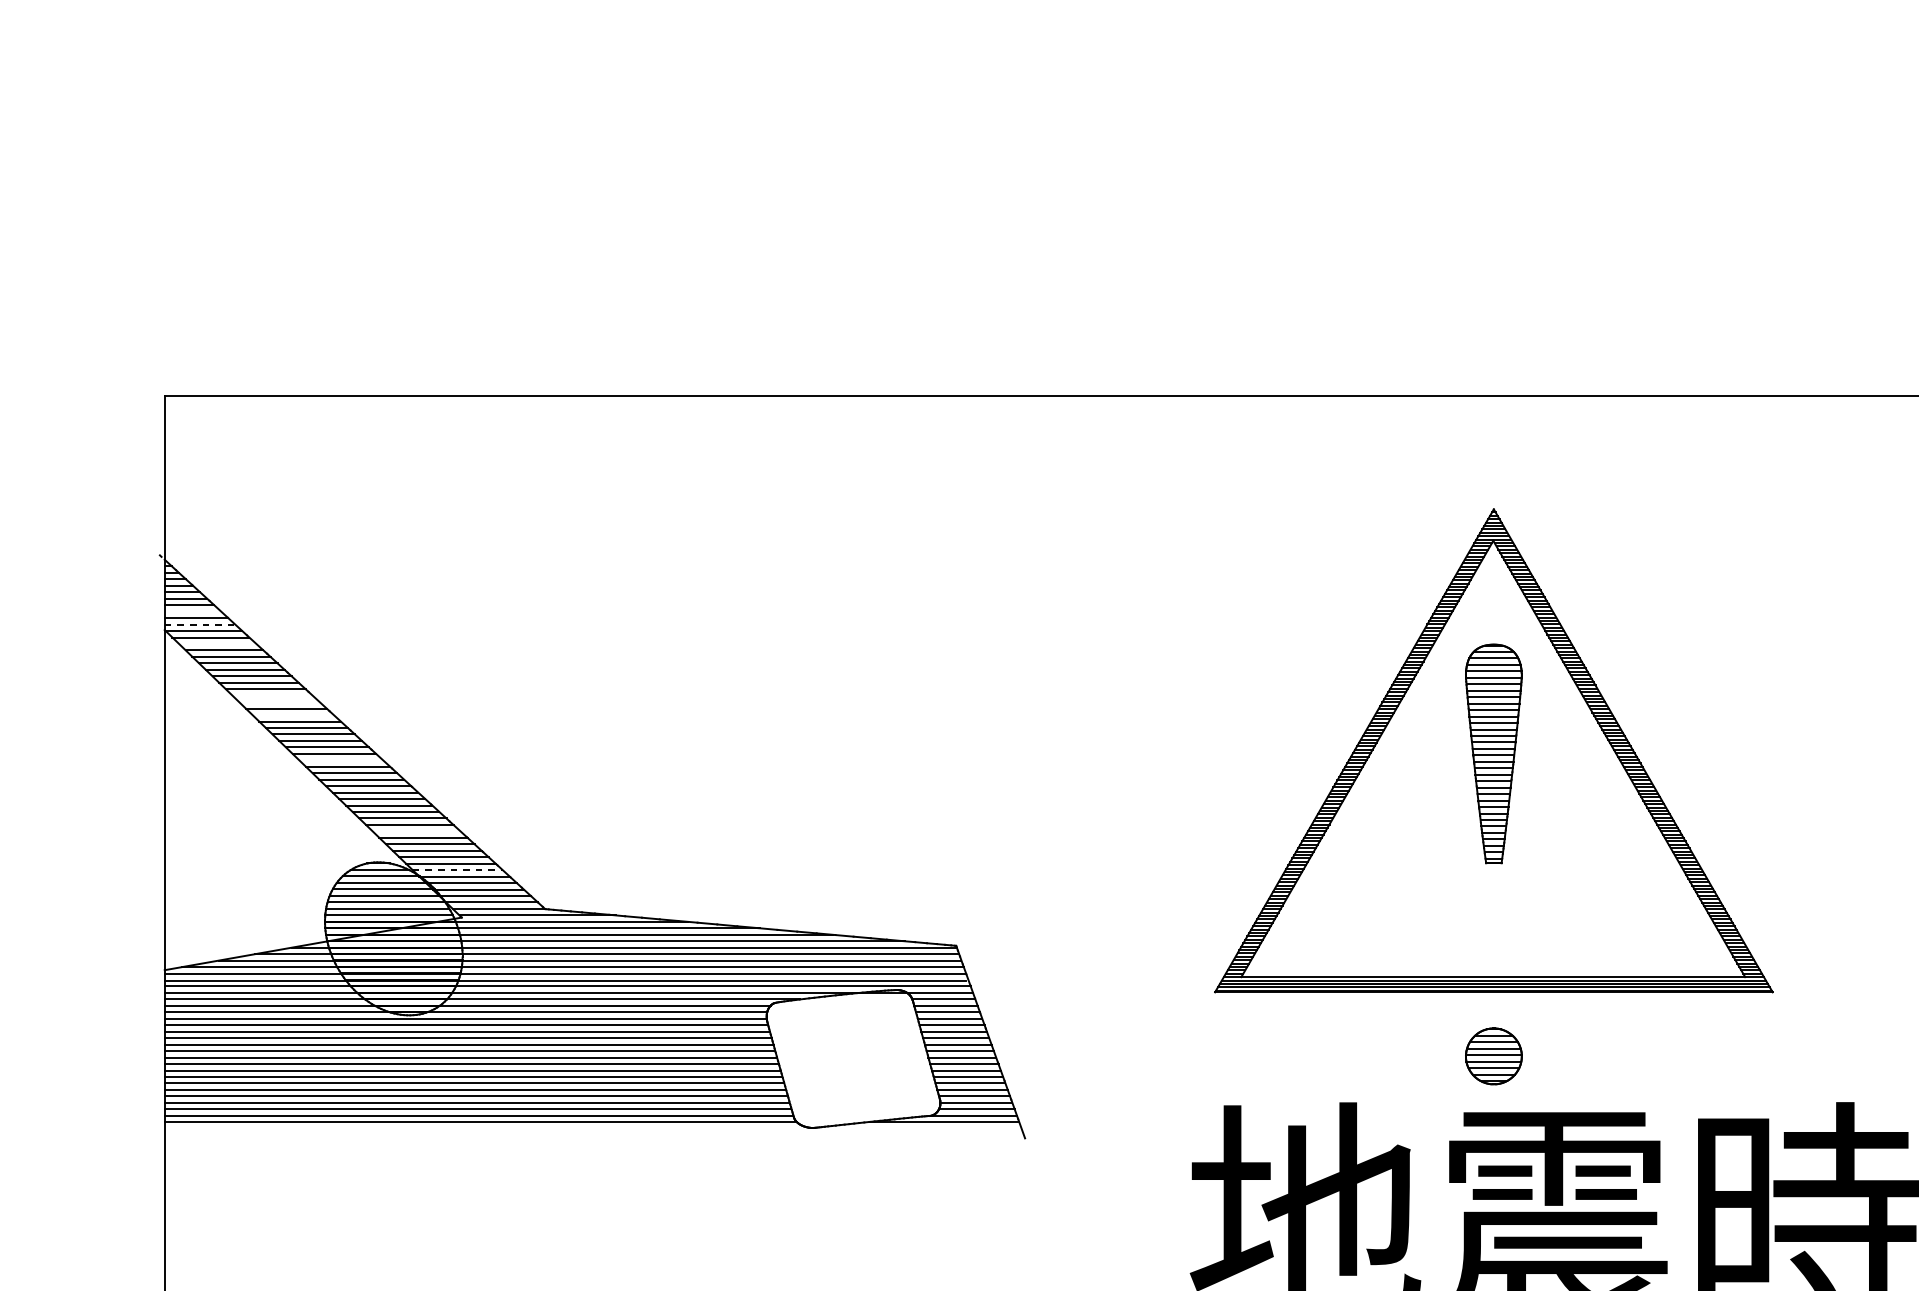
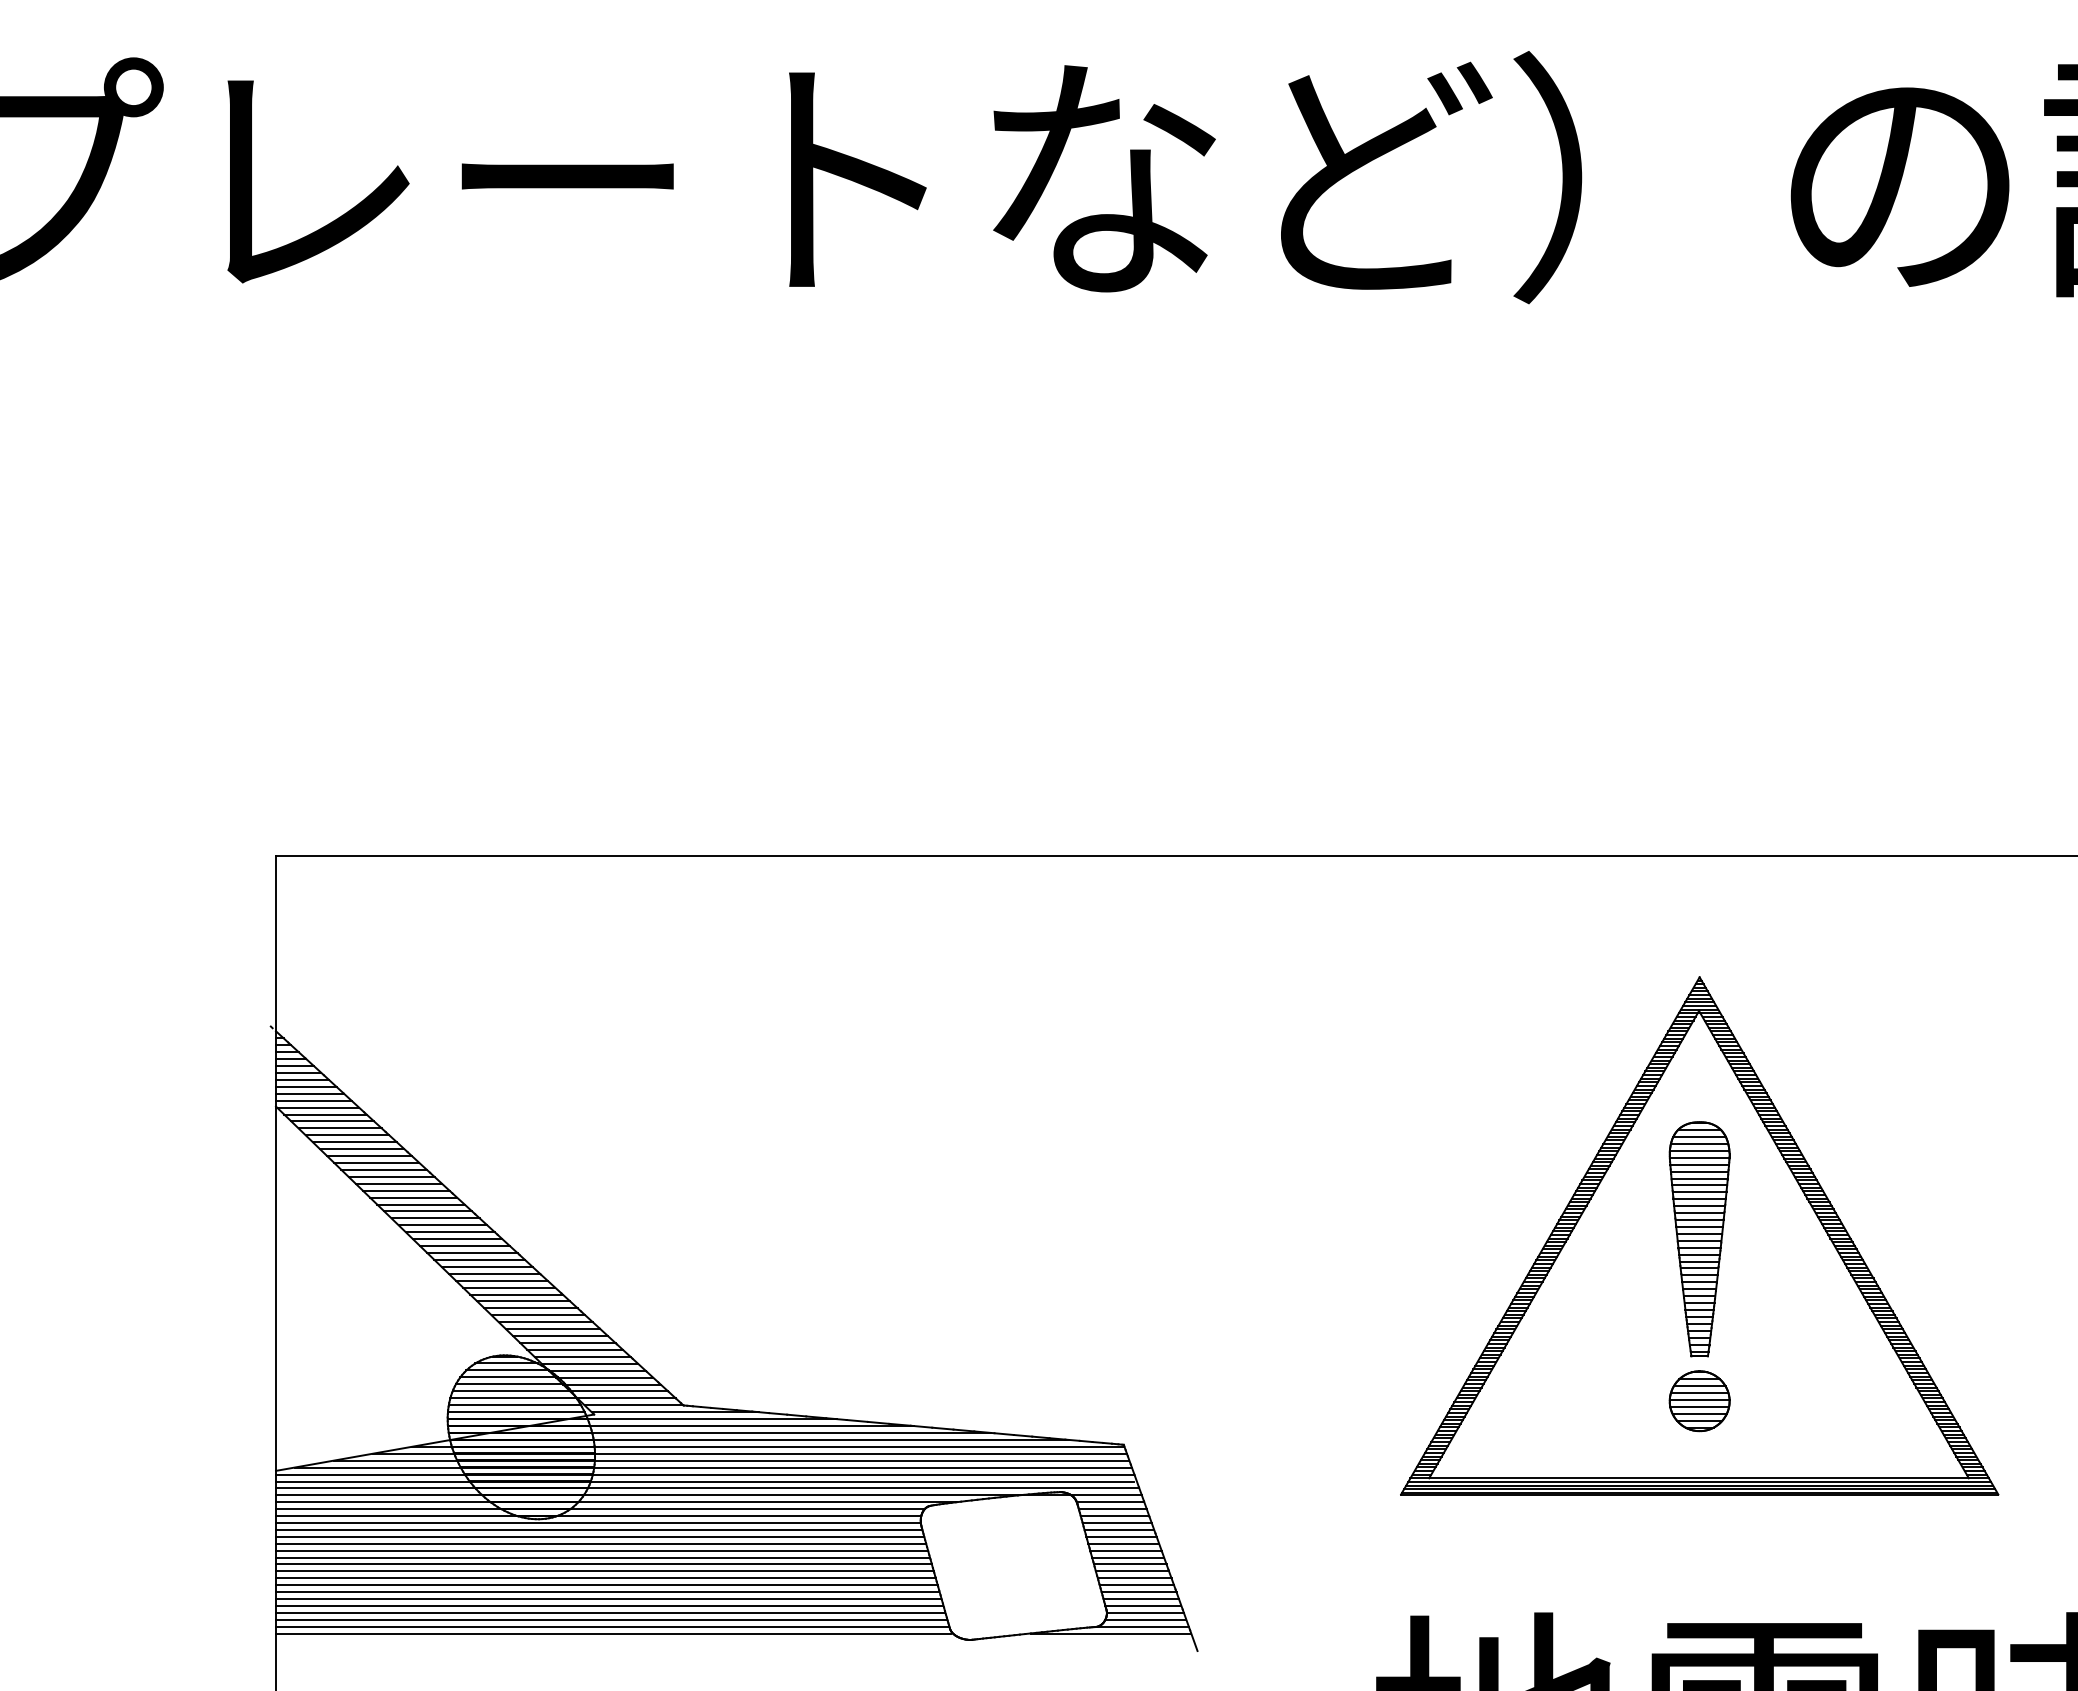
line: (193, 611) -> (306, 1086), added
line: (199, 624) -> (313, 1100), dashed -> solid
line: (217, 644) -> (332, 1121), added
line: (272, 695) -> (391, 1176), added
line: (279, 701) -> (398, 1183), added
line: (293, 714) -> (413, 1197), added
line: (340, 760) -> (464, 1246), added
line: (416, 831) -> (545, 1322), added
line: (458, 869) -> (590, 1363), dashed -> solid
part: (1493, 1056) -> (1699, 1401), moved

